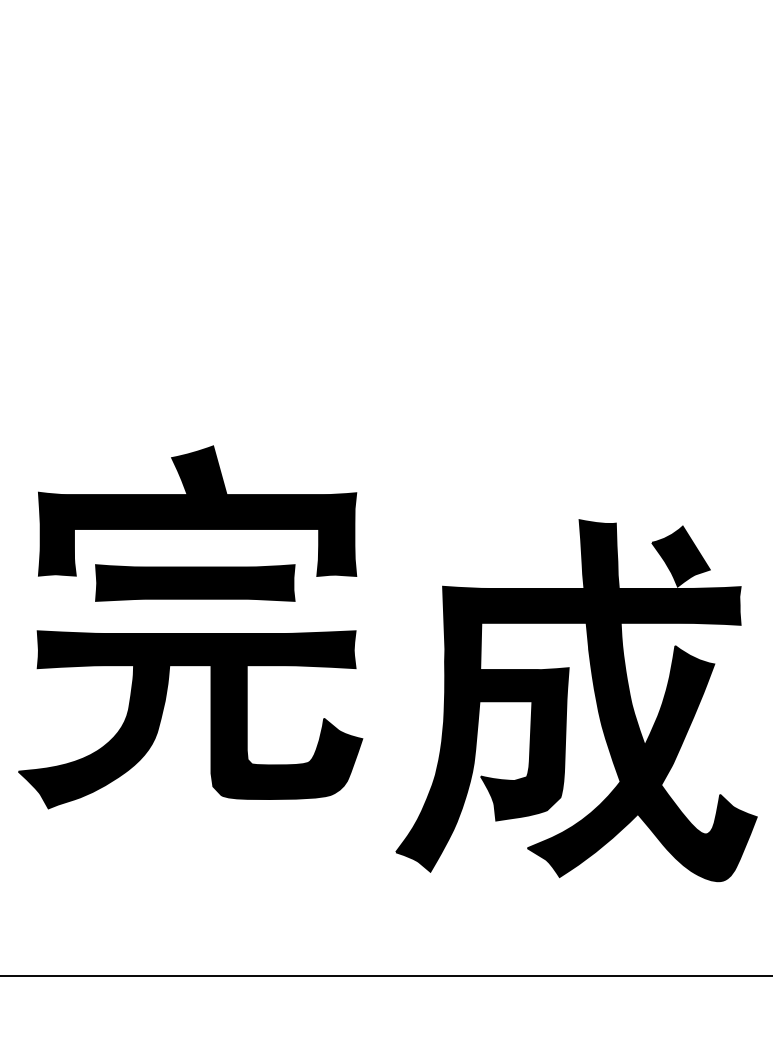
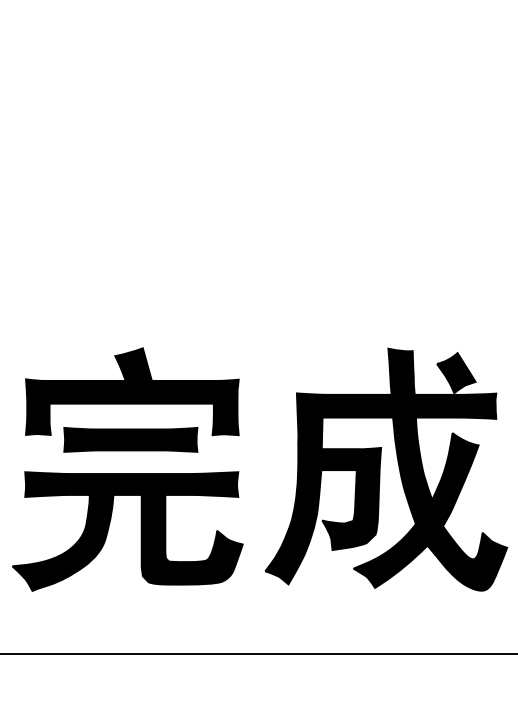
part: (190, 627) -> (127, 469), moved

